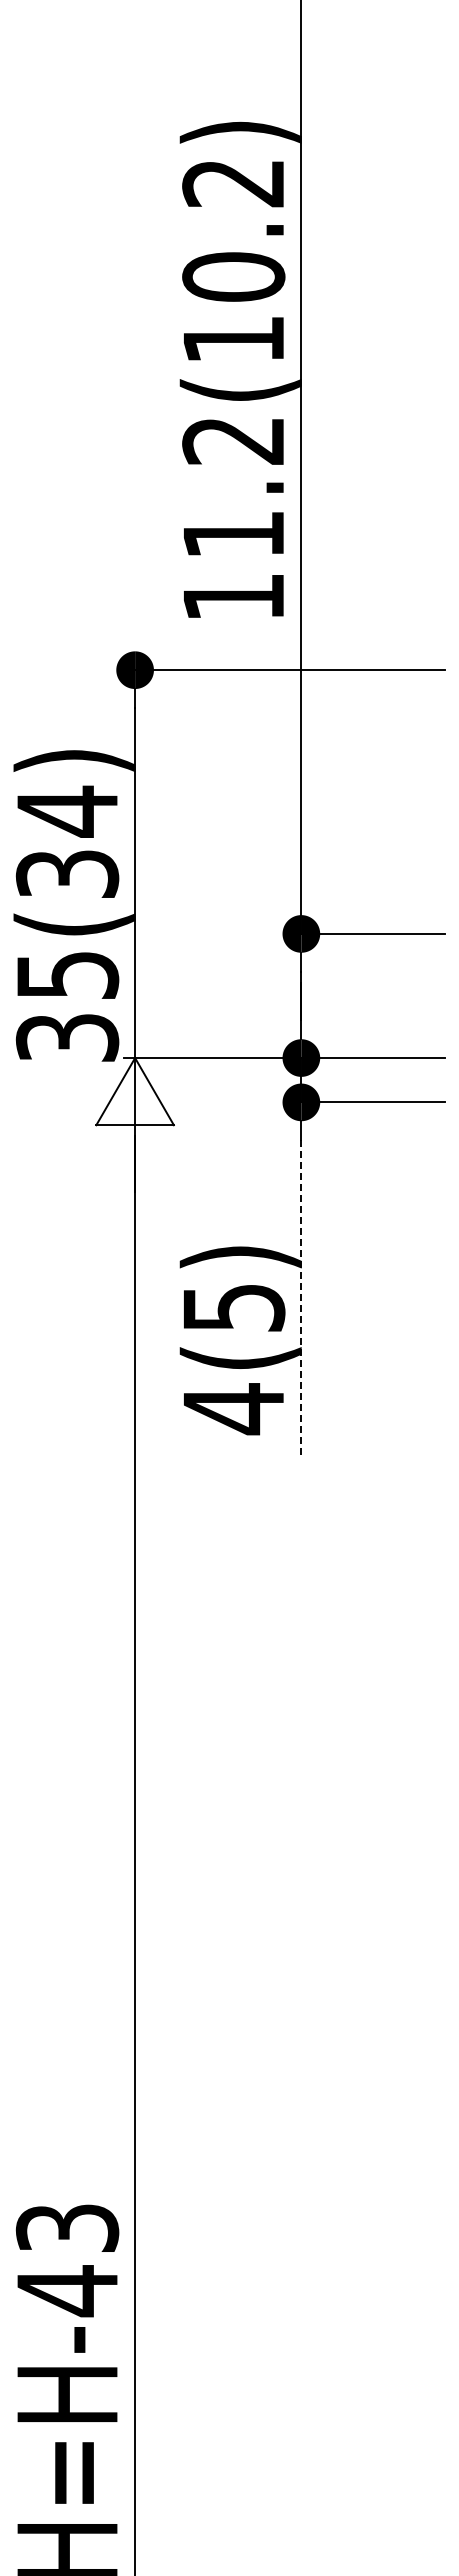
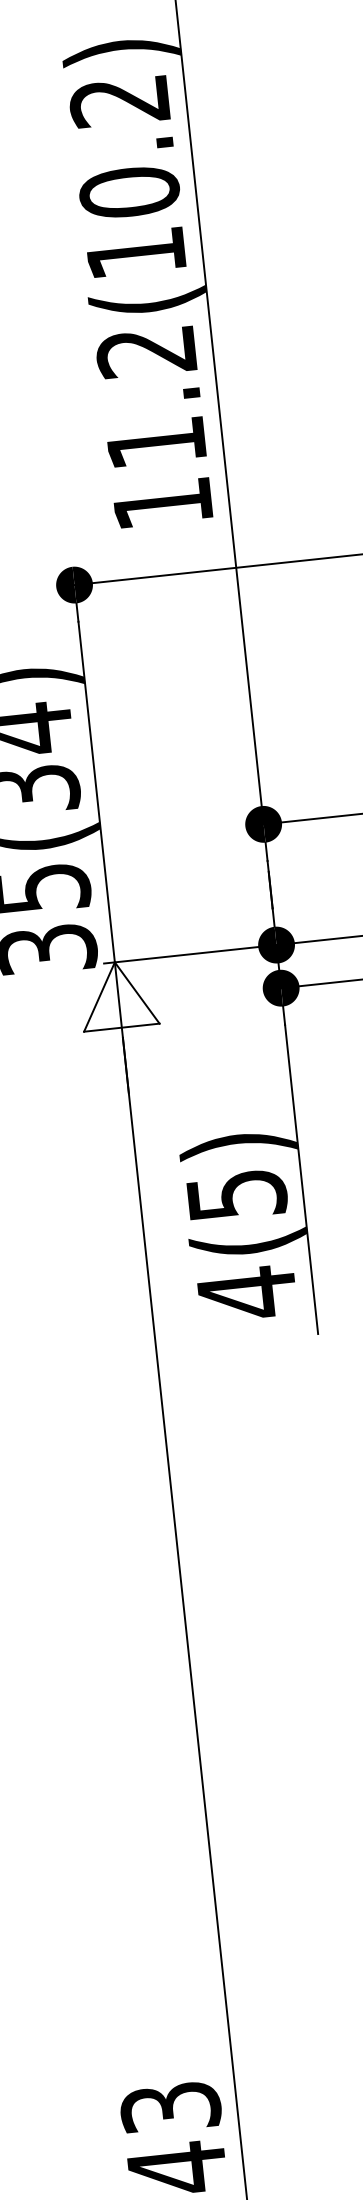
line: (301, 1298) -> (301, 1178), dashed -> solid

